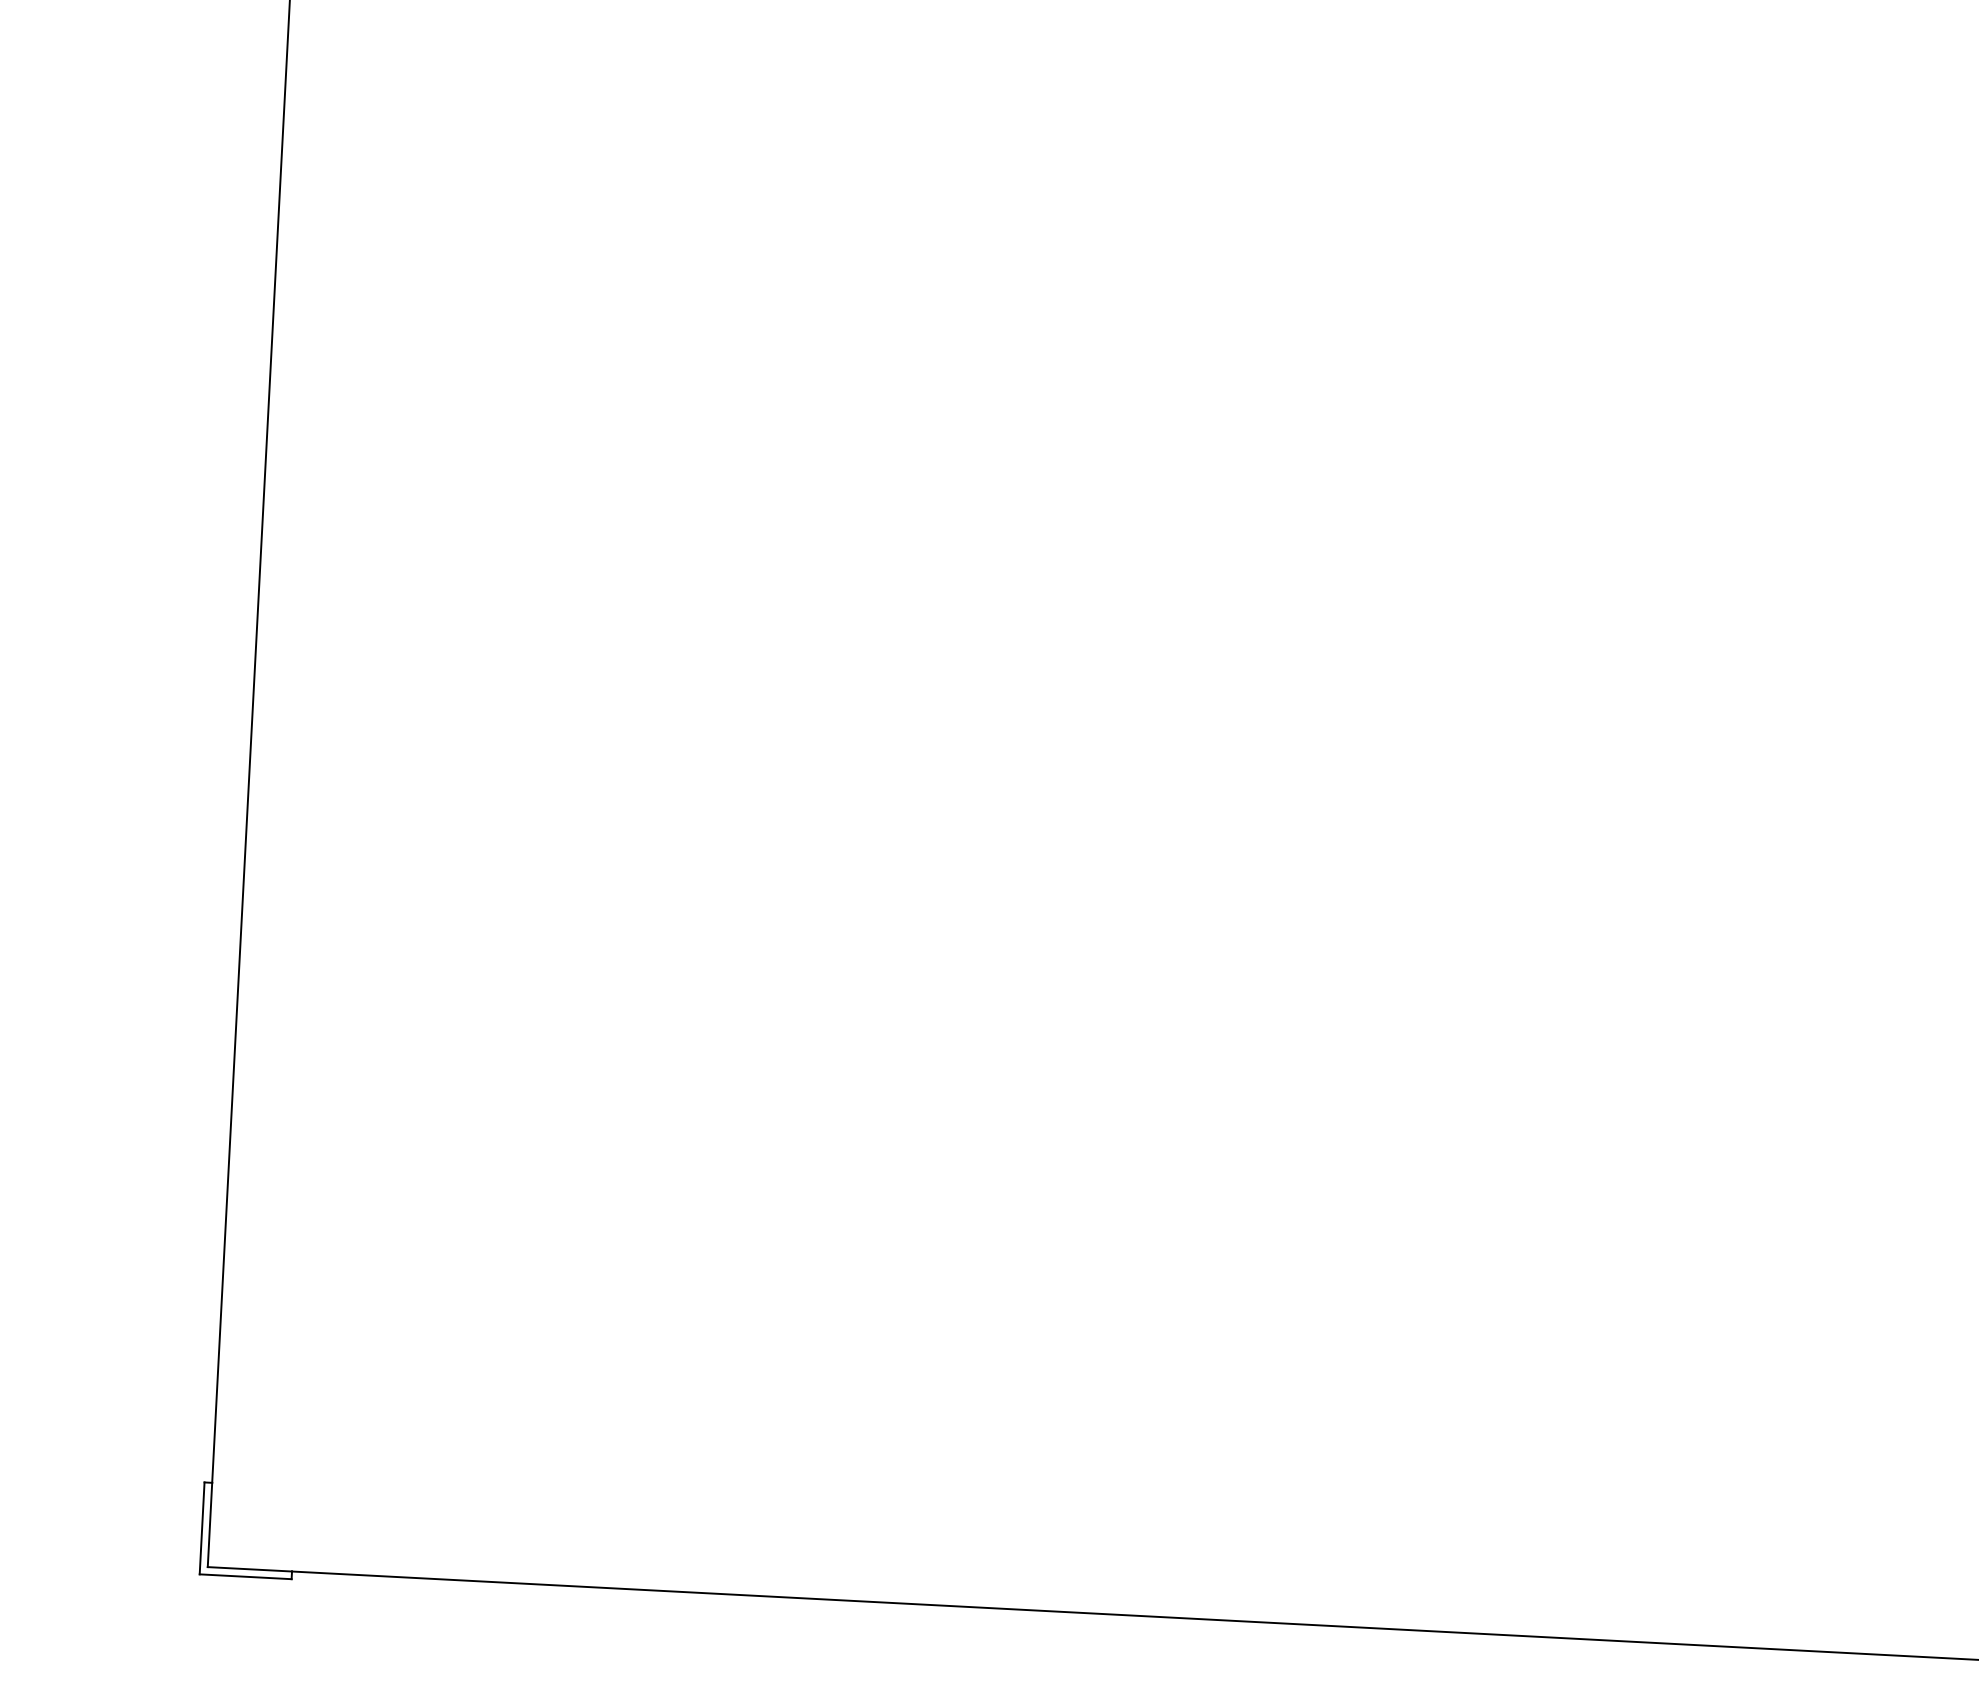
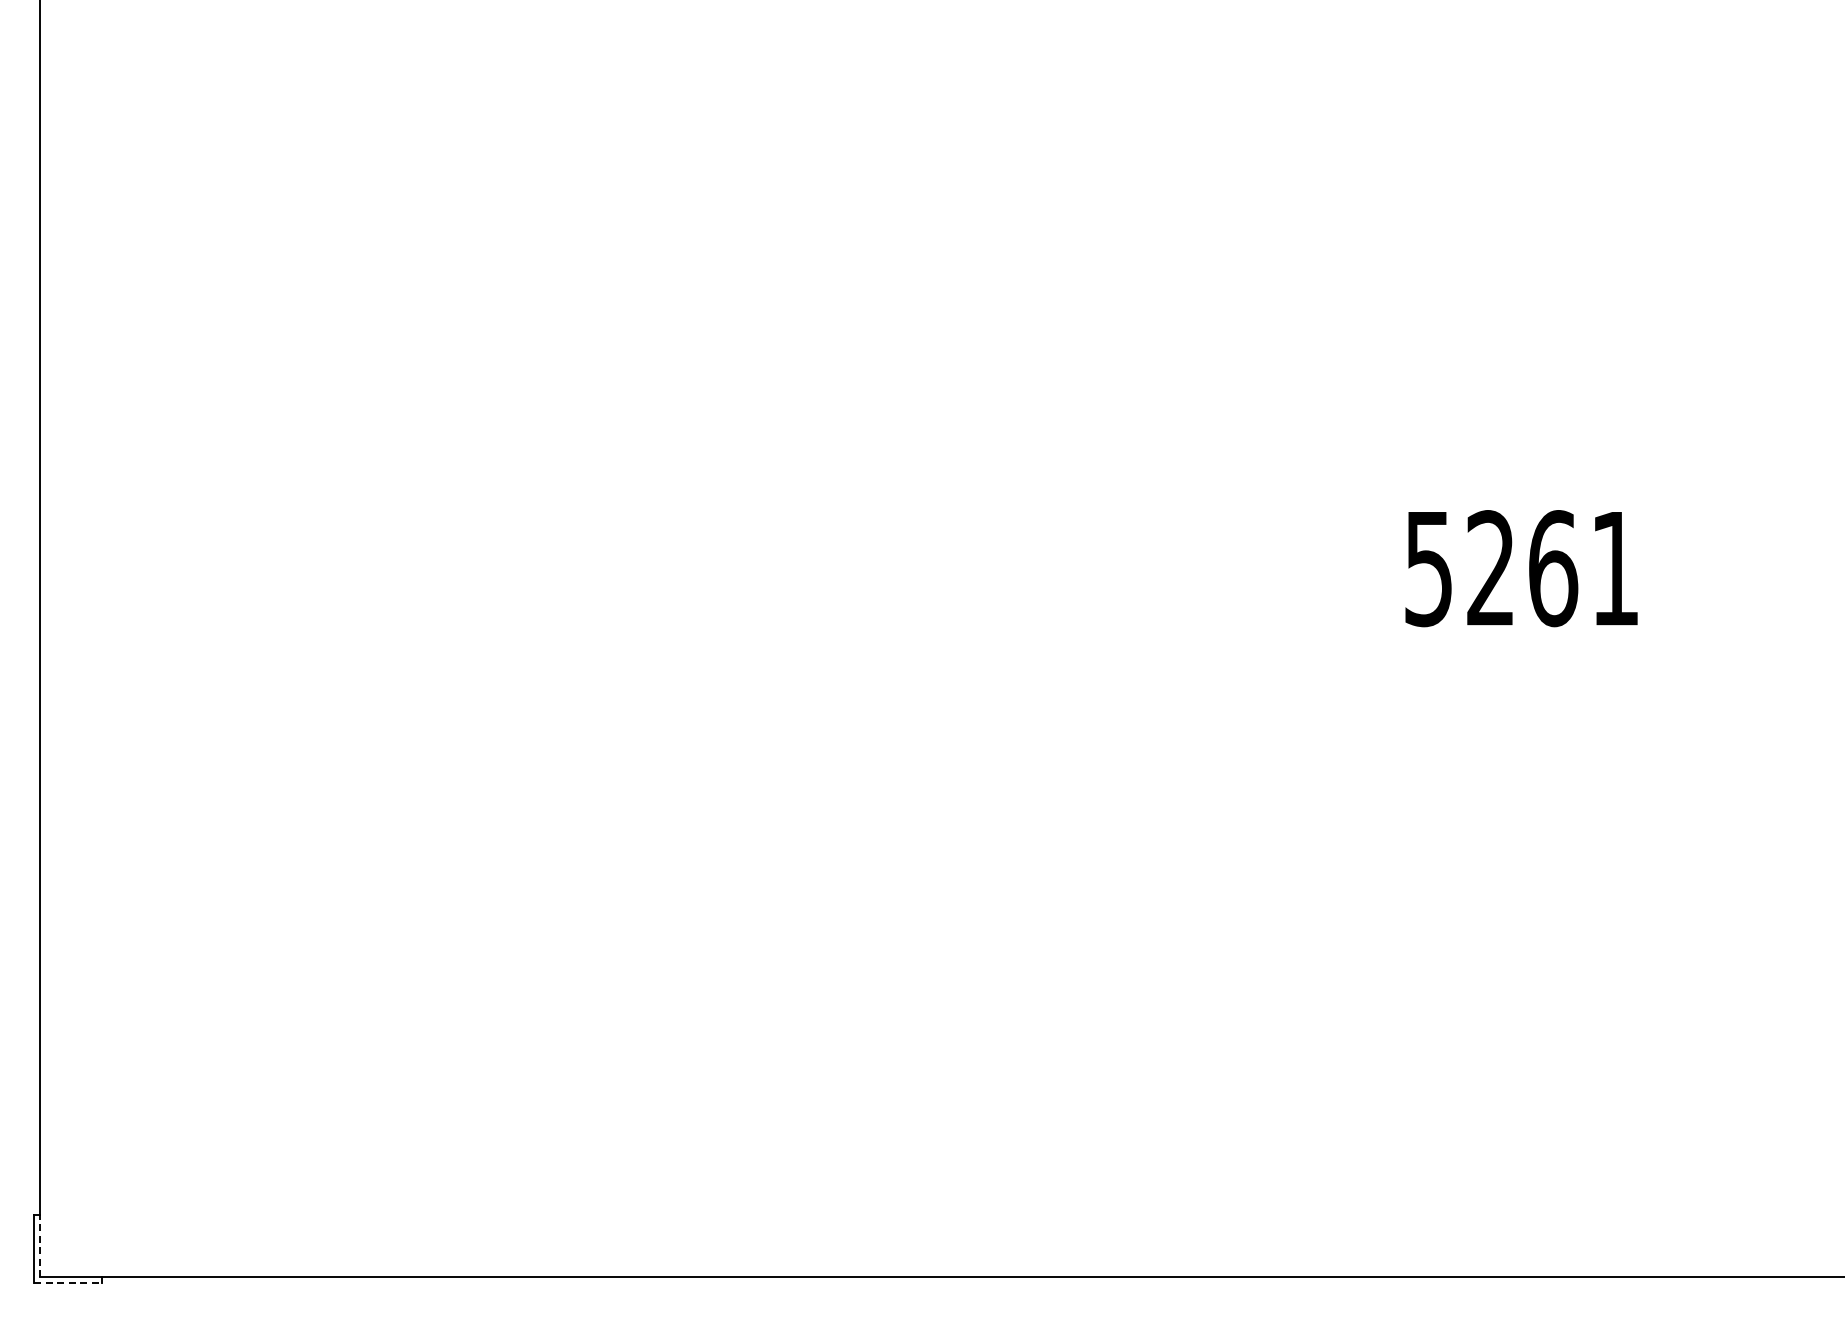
line: (209, 1523) -> (39, 1245), solid -> dashed
line: (246, 1577) -> (68, 1283), solid -> dashed

